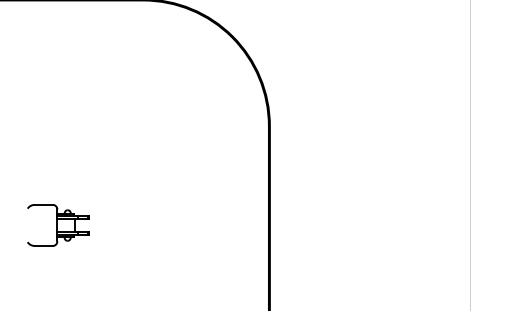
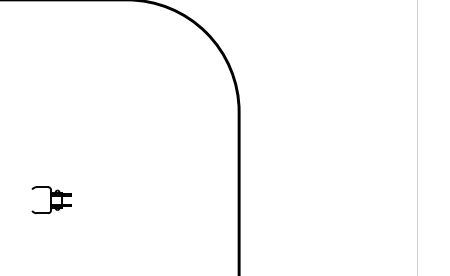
part: (58, 225) -> (51, 200), size x0.71

